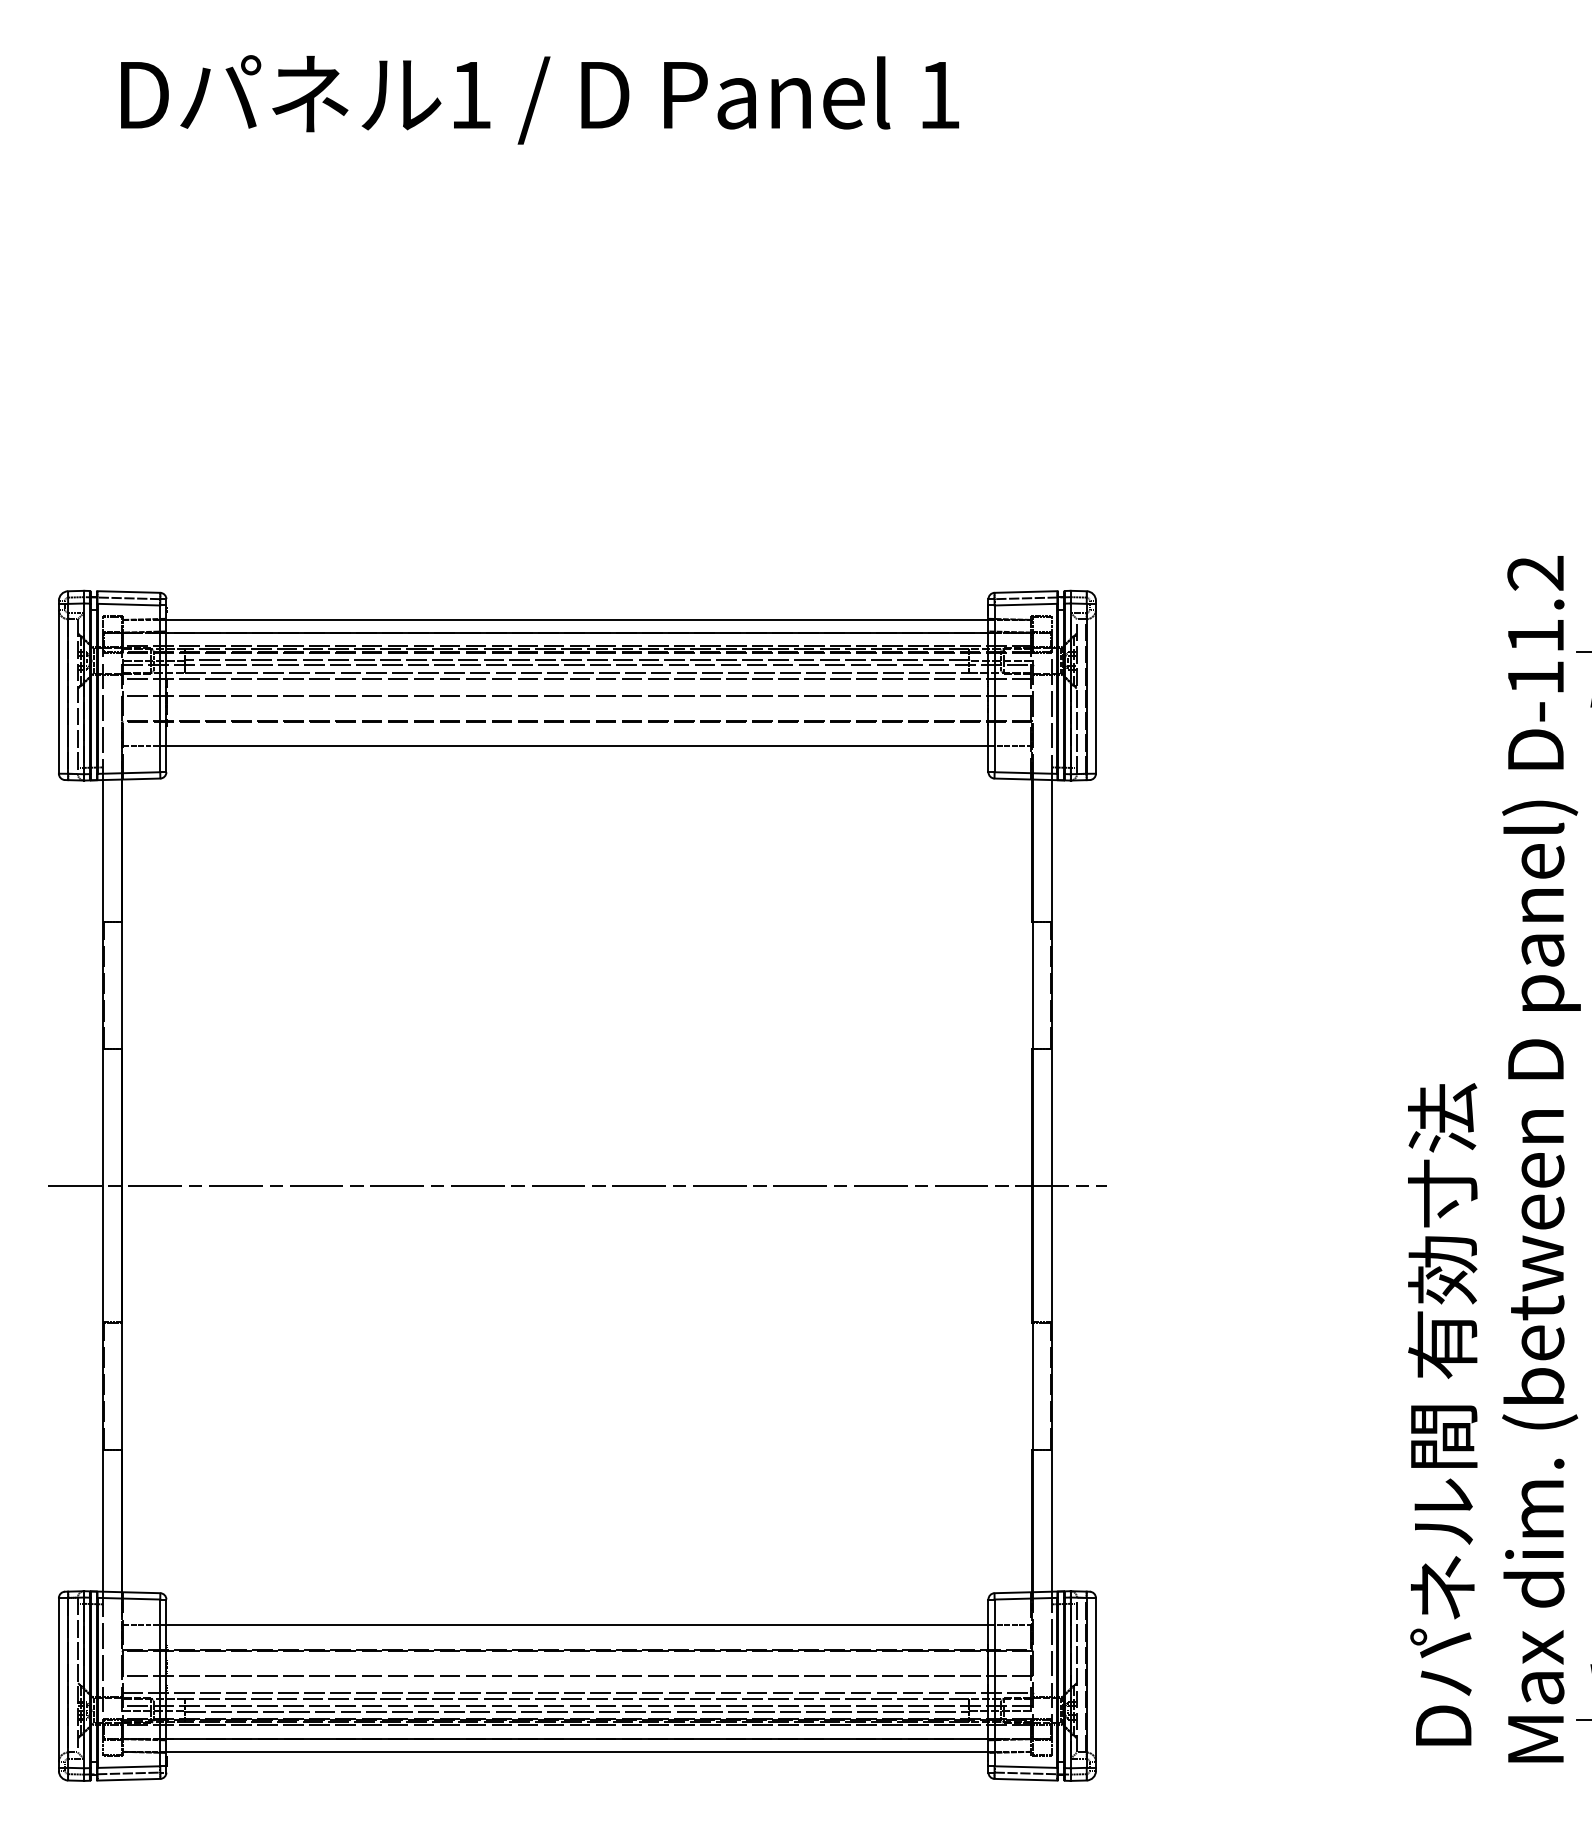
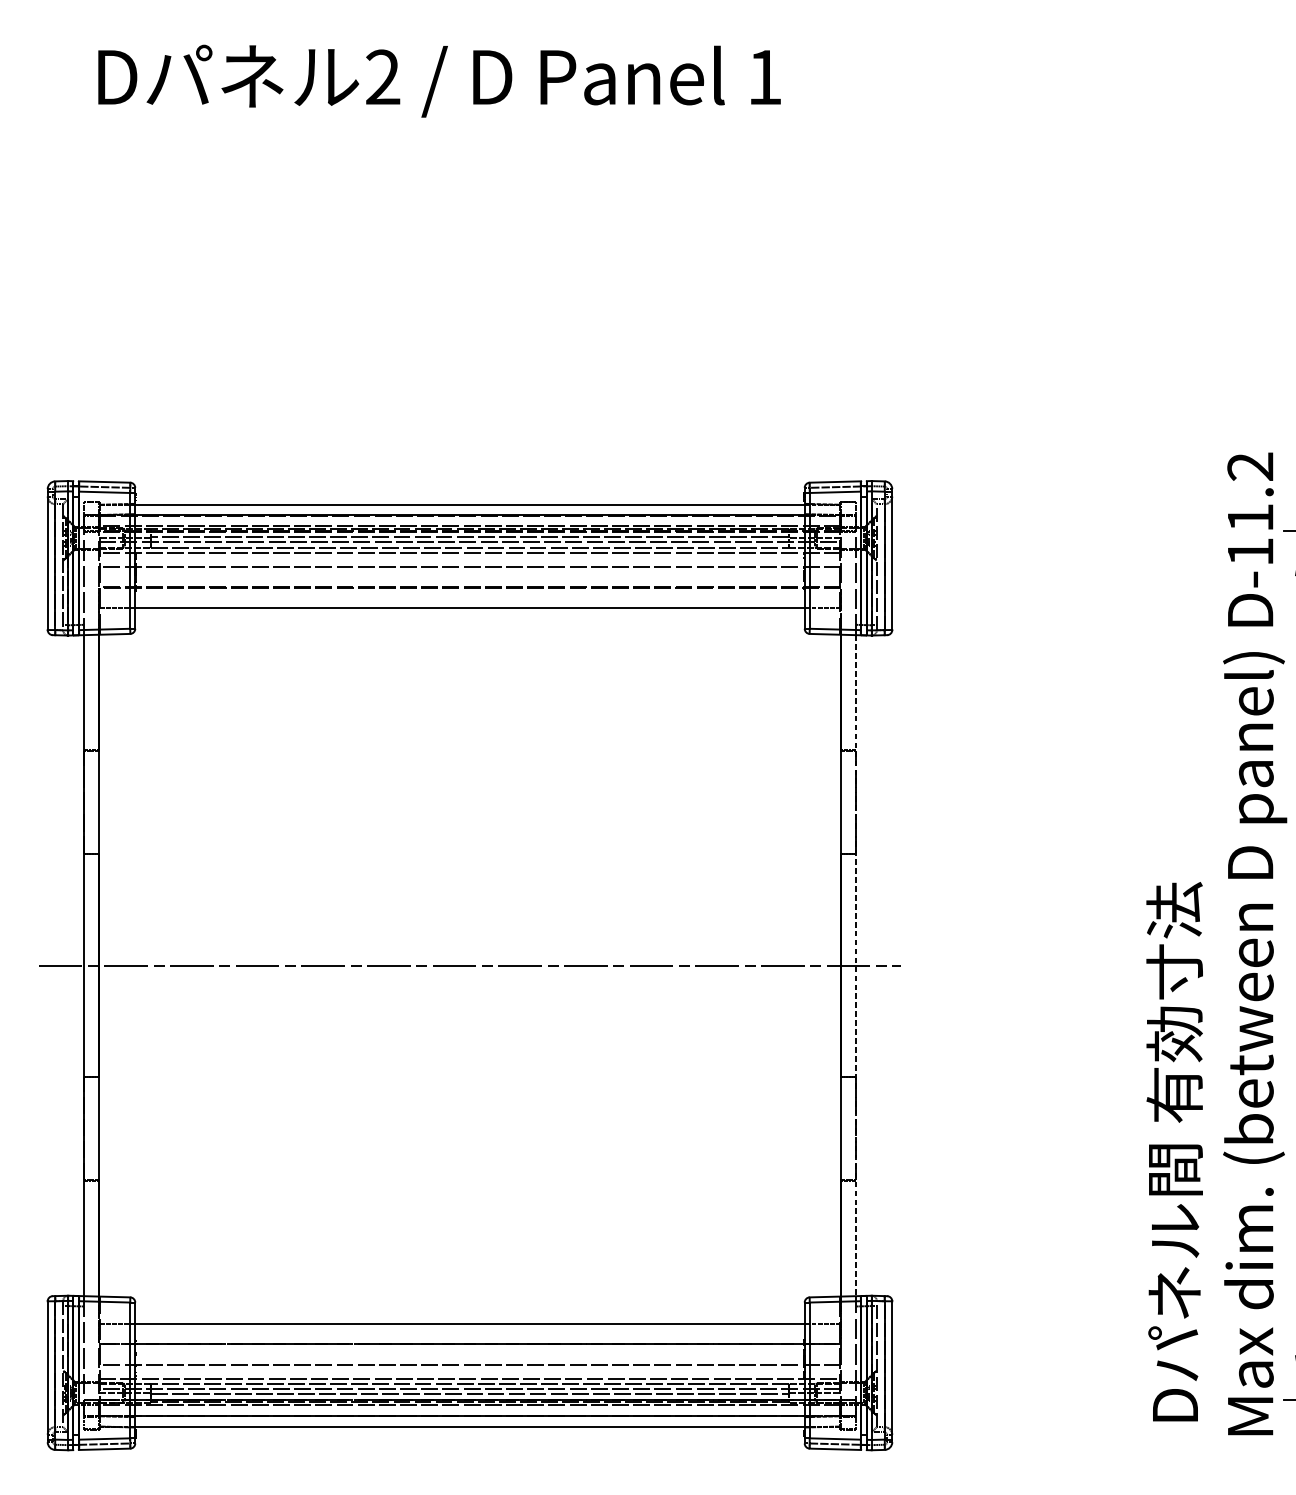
text: (470, 94) -> (382, 76), 1 -> 2
line: (1051, 1185) -> (856, 965), solid -> dashed

